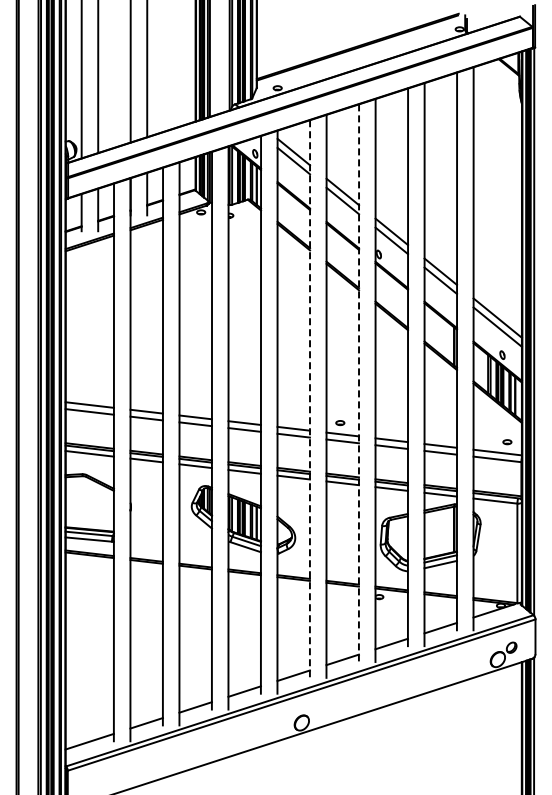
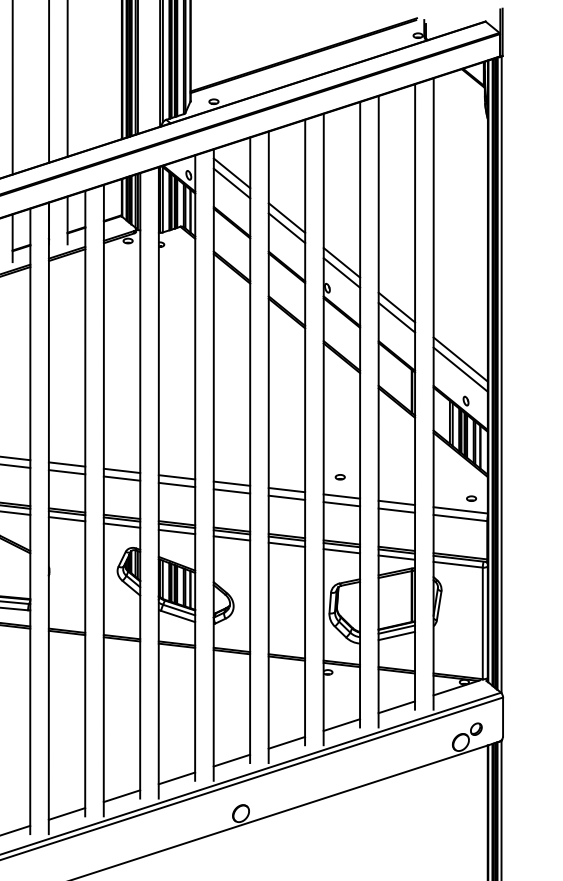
line: (359, 383) -> (305, 432), dashed -> solid
line: (309, 399) -> (249, 450), dashed -> solid
part: (340, 423) -> (340, 477), moved

